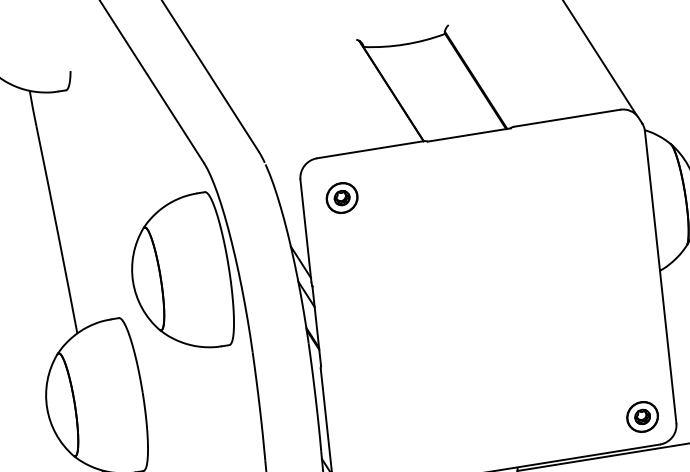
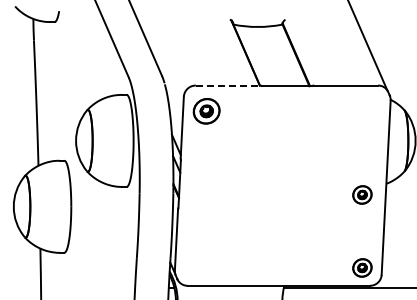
line: (369, 149) -> (227, 85), solid -> dashed
part: (341, 196) -> (206, 110), size x1.4
part: (623, 294) -> (362, 194), added

